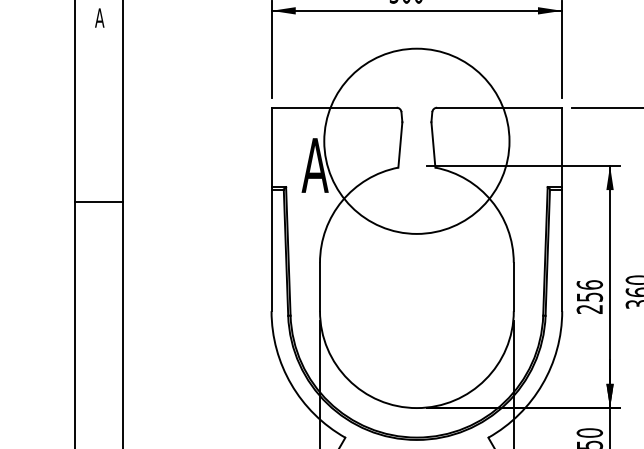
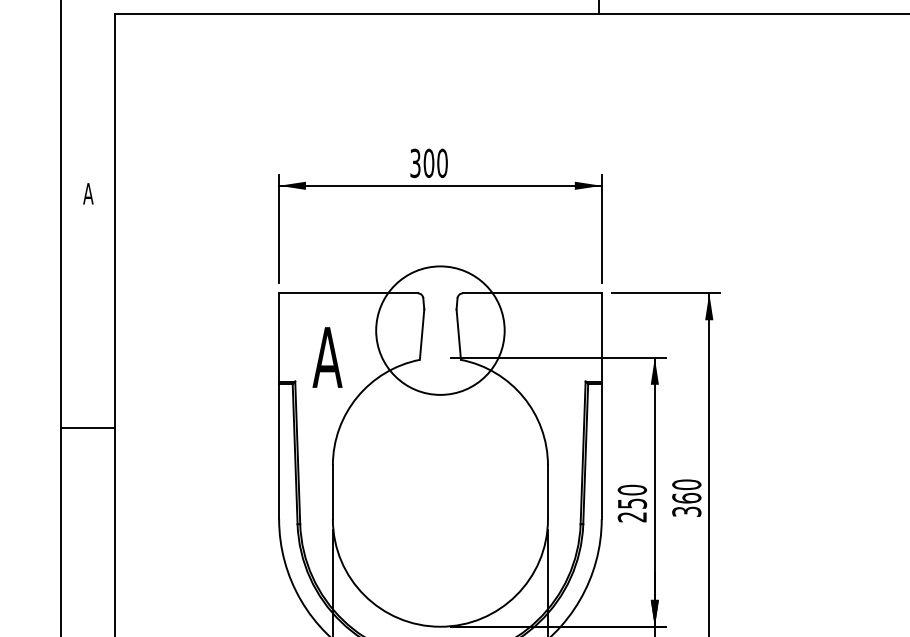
circle: (416, 141) -> (440, 330), size x0.62
line: (98, 202) -> (87, 428), moved
text: (589, 284) -> (631, 489), 256 -> 250

